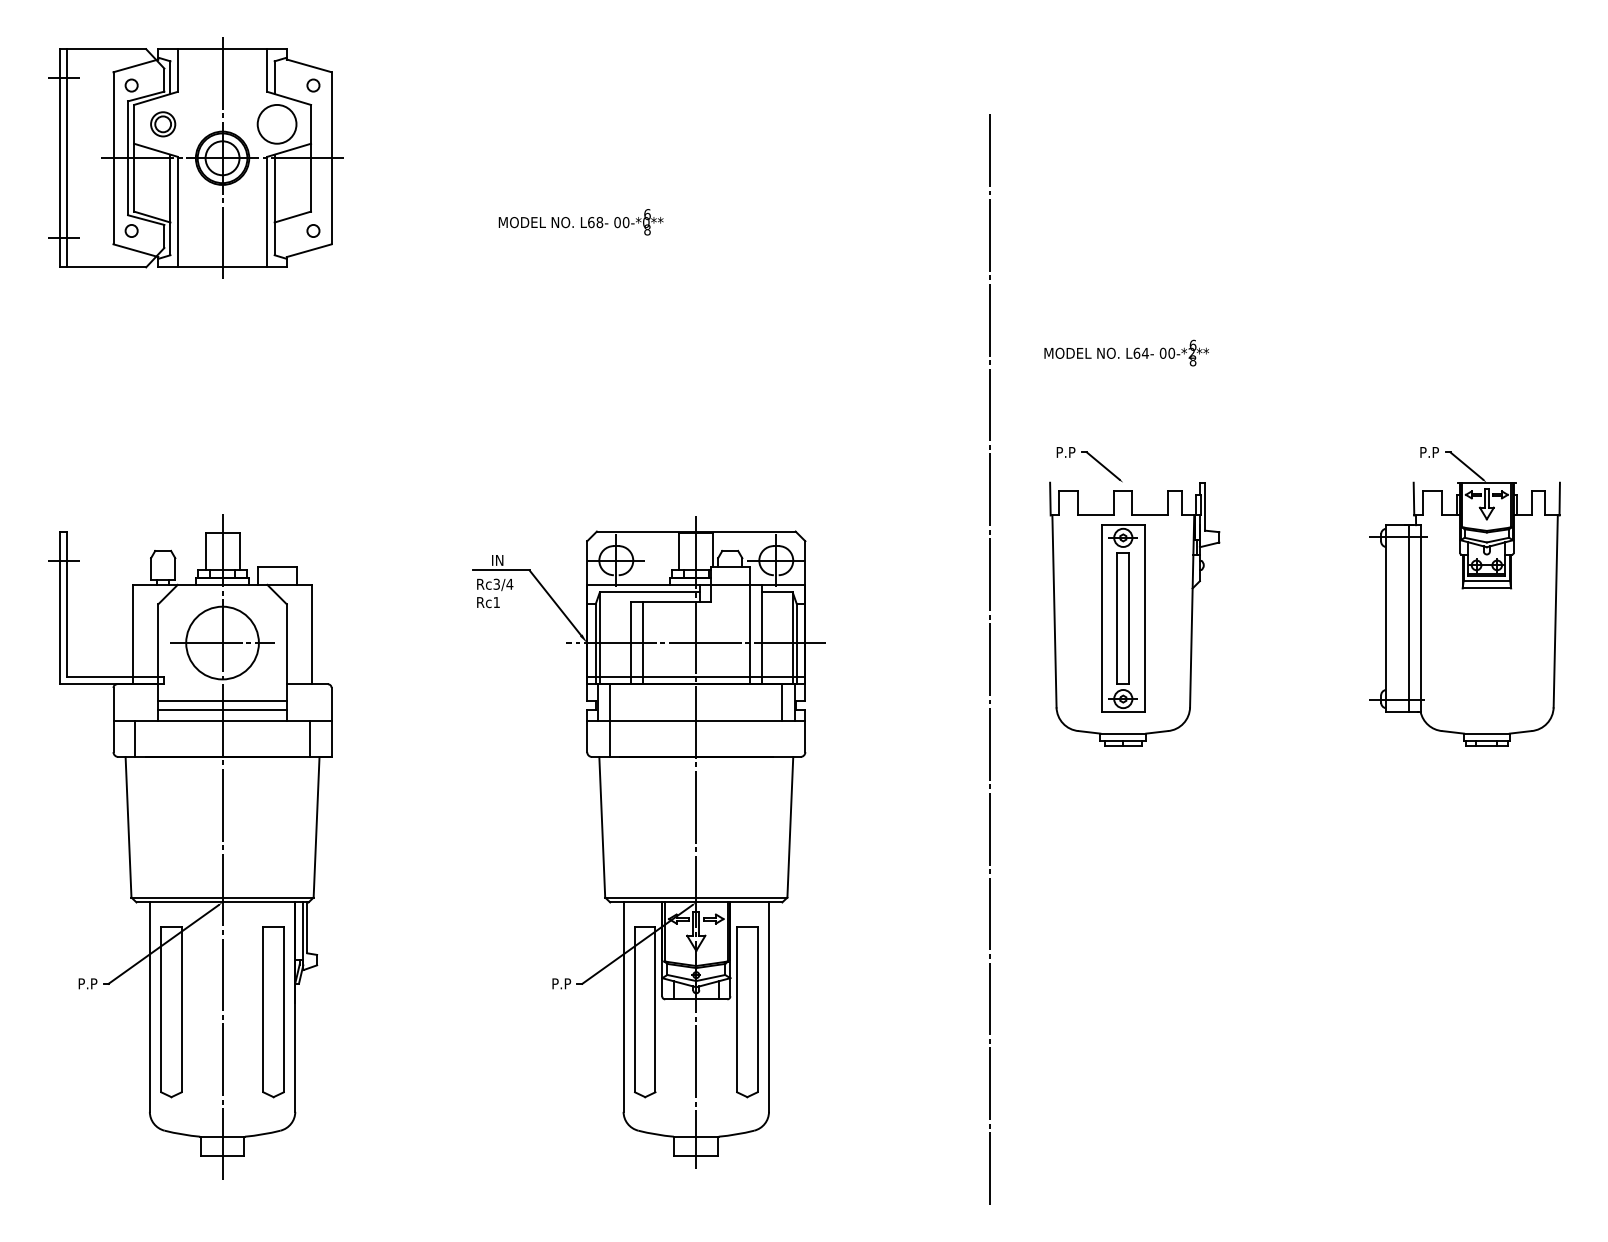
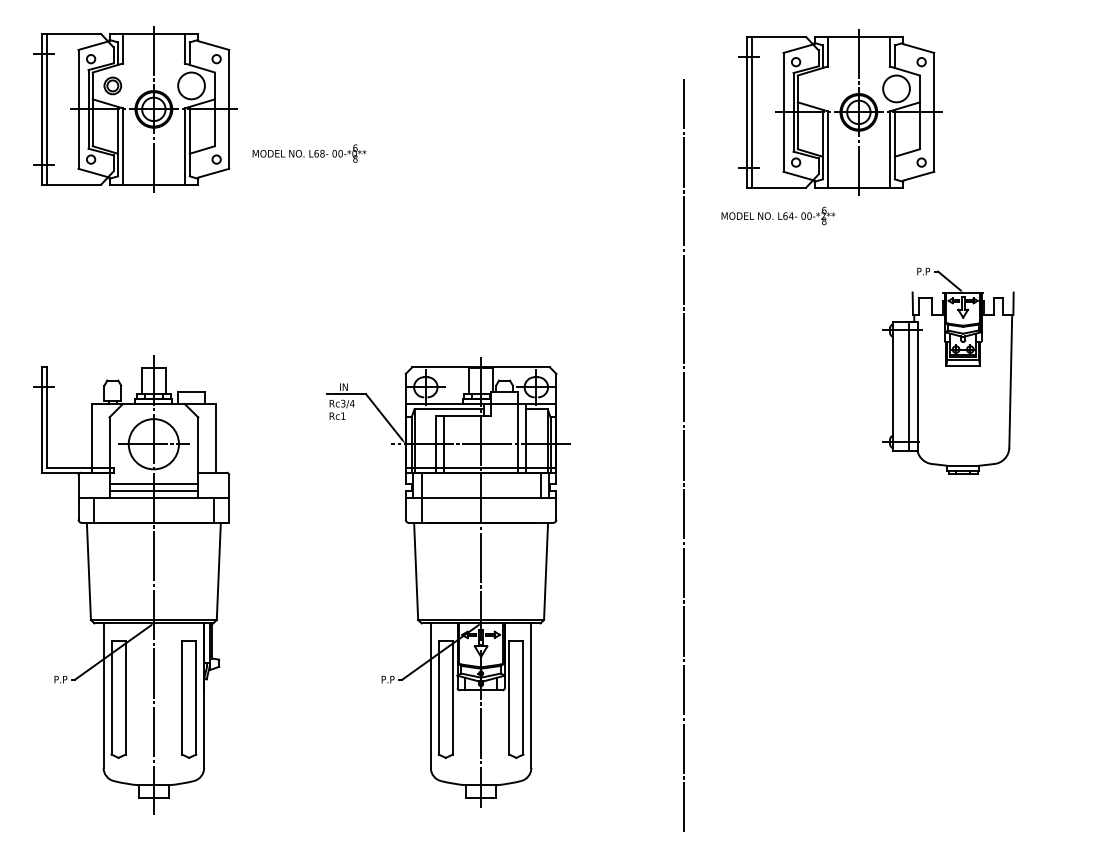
part: (1216, 162) -> (840, 112), added
text: (581, 222) -> (309, 153), moved
text: (1126, 352) -> (778, 215), moved
part: (1134, 595) -> (783, 411), removed
part: (1465, 595) -> (948, 370), moved

